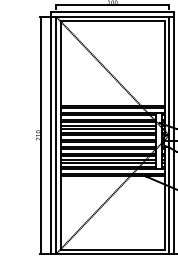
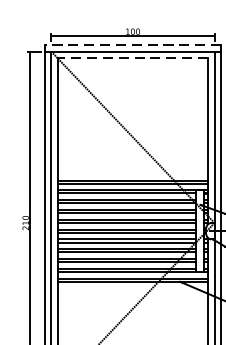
line: (112, 12) -> (132, 45), solid -> dashed
line: (112, 21) -> (132, 58), solid -> dashed

